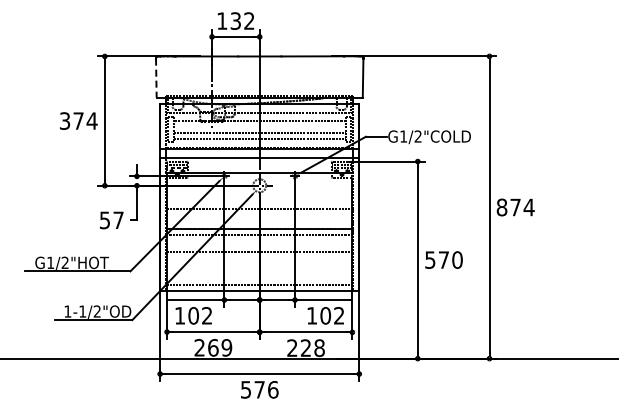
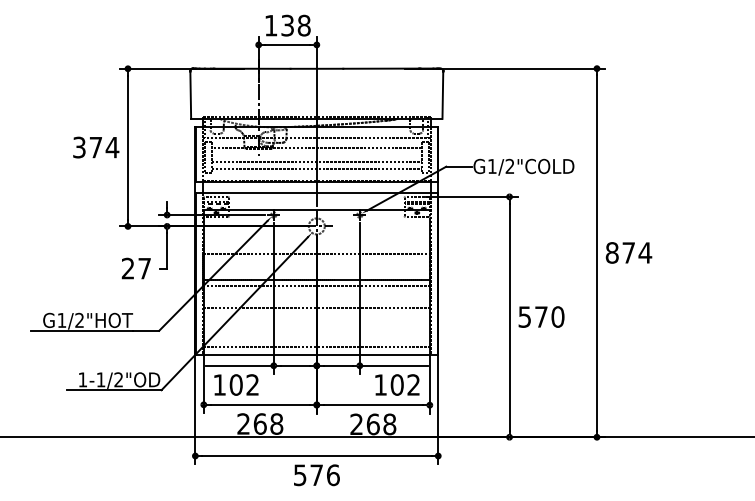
text: (249, 20) -> (304, 24), 132 -> 138
line: (156, 78) -> (190, 95), dashed -> solid
text: (104, 220) -> (127, 268), 57 -> 27
text: (226, 347) -> (276, 423), 269 -> 268
text: (305, 348) -> (372, 424), 228 -> 268

